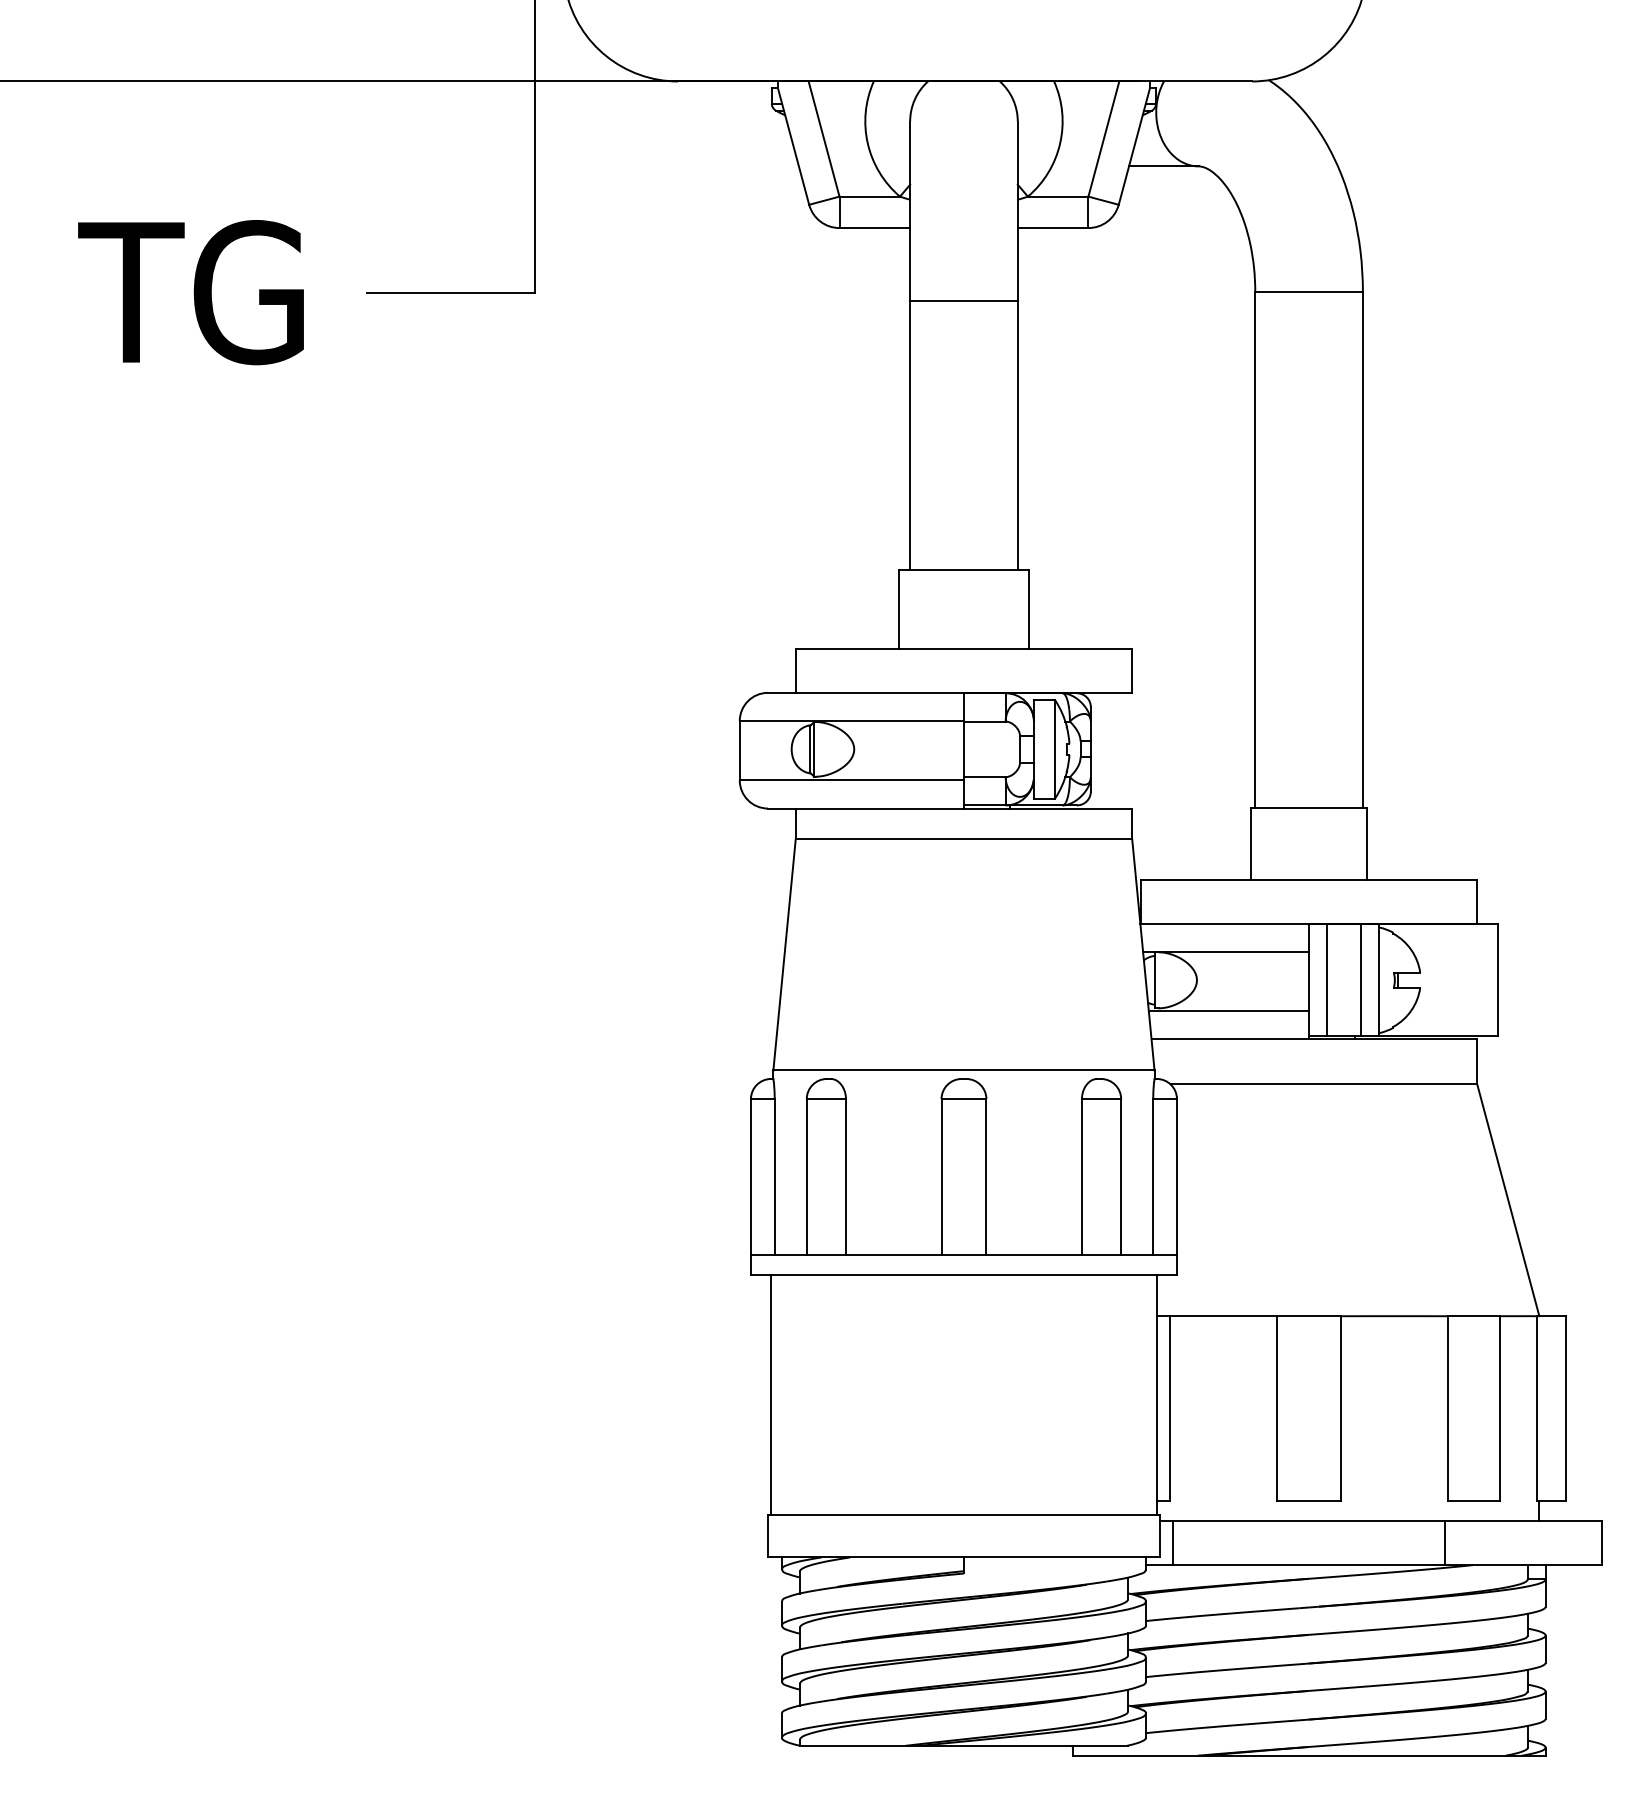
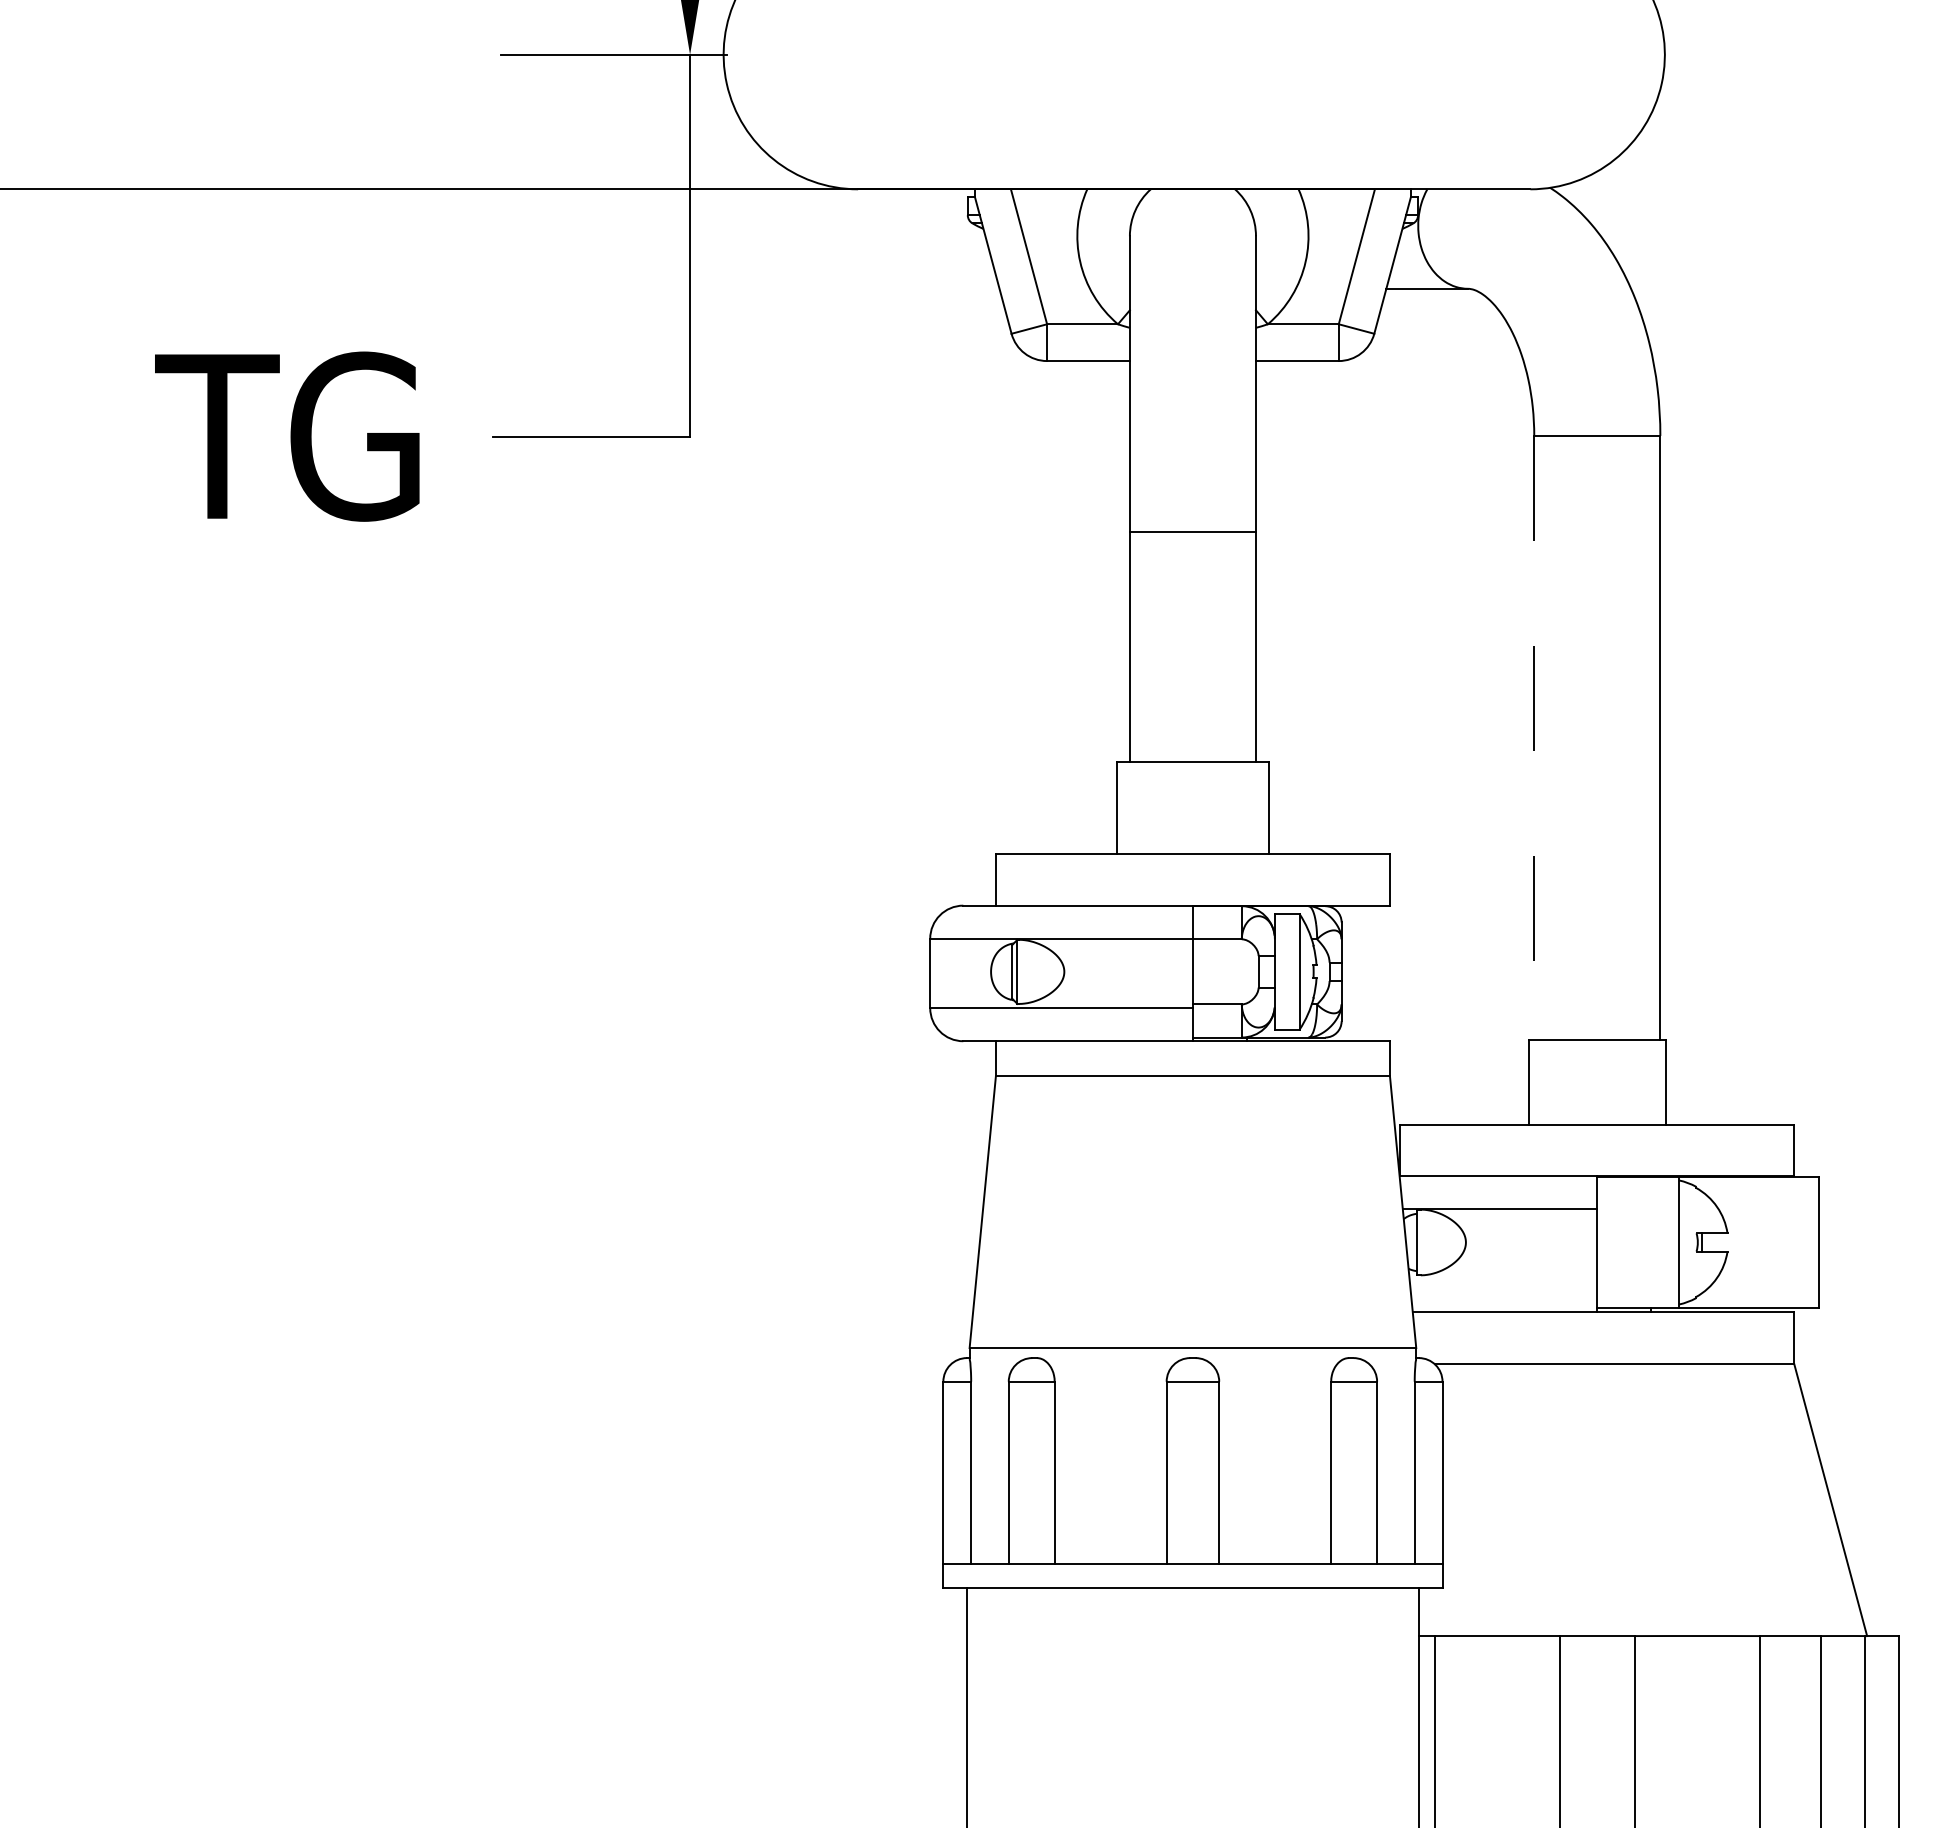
line: (963, 300) -> (1192, 531), moved
line: (1255, 549) -> (1534, 737), solid -> dashed
line: (1327, 980) -> (1618, 1242), removed
line: (1361, 980) -> (1658, 1242), removed
line: (1228, 1011) -> (1502, 1279), removed

